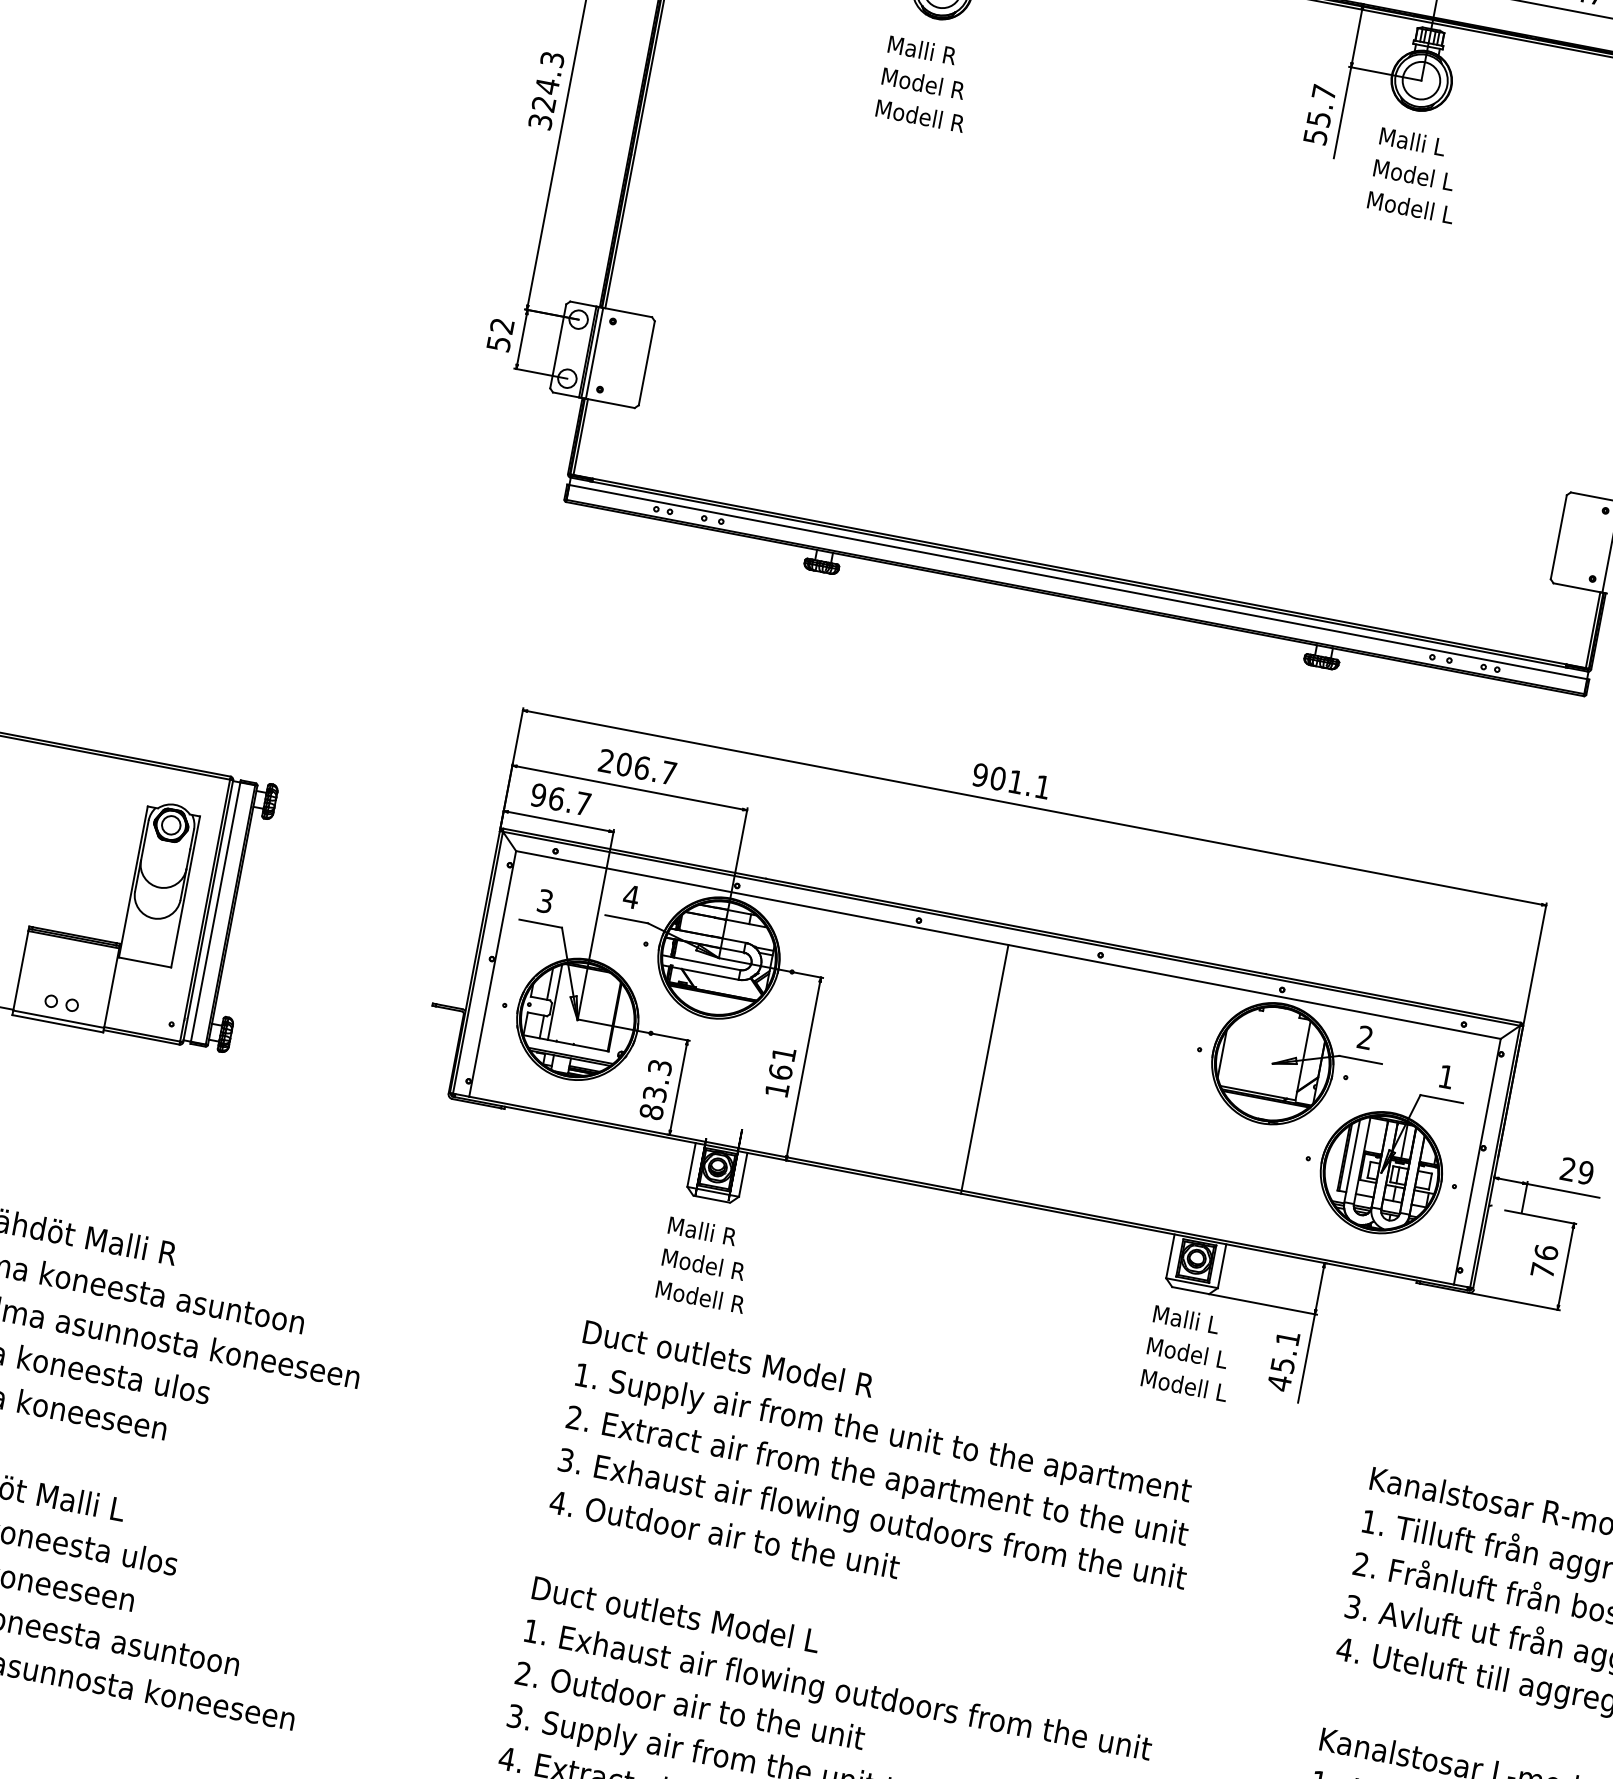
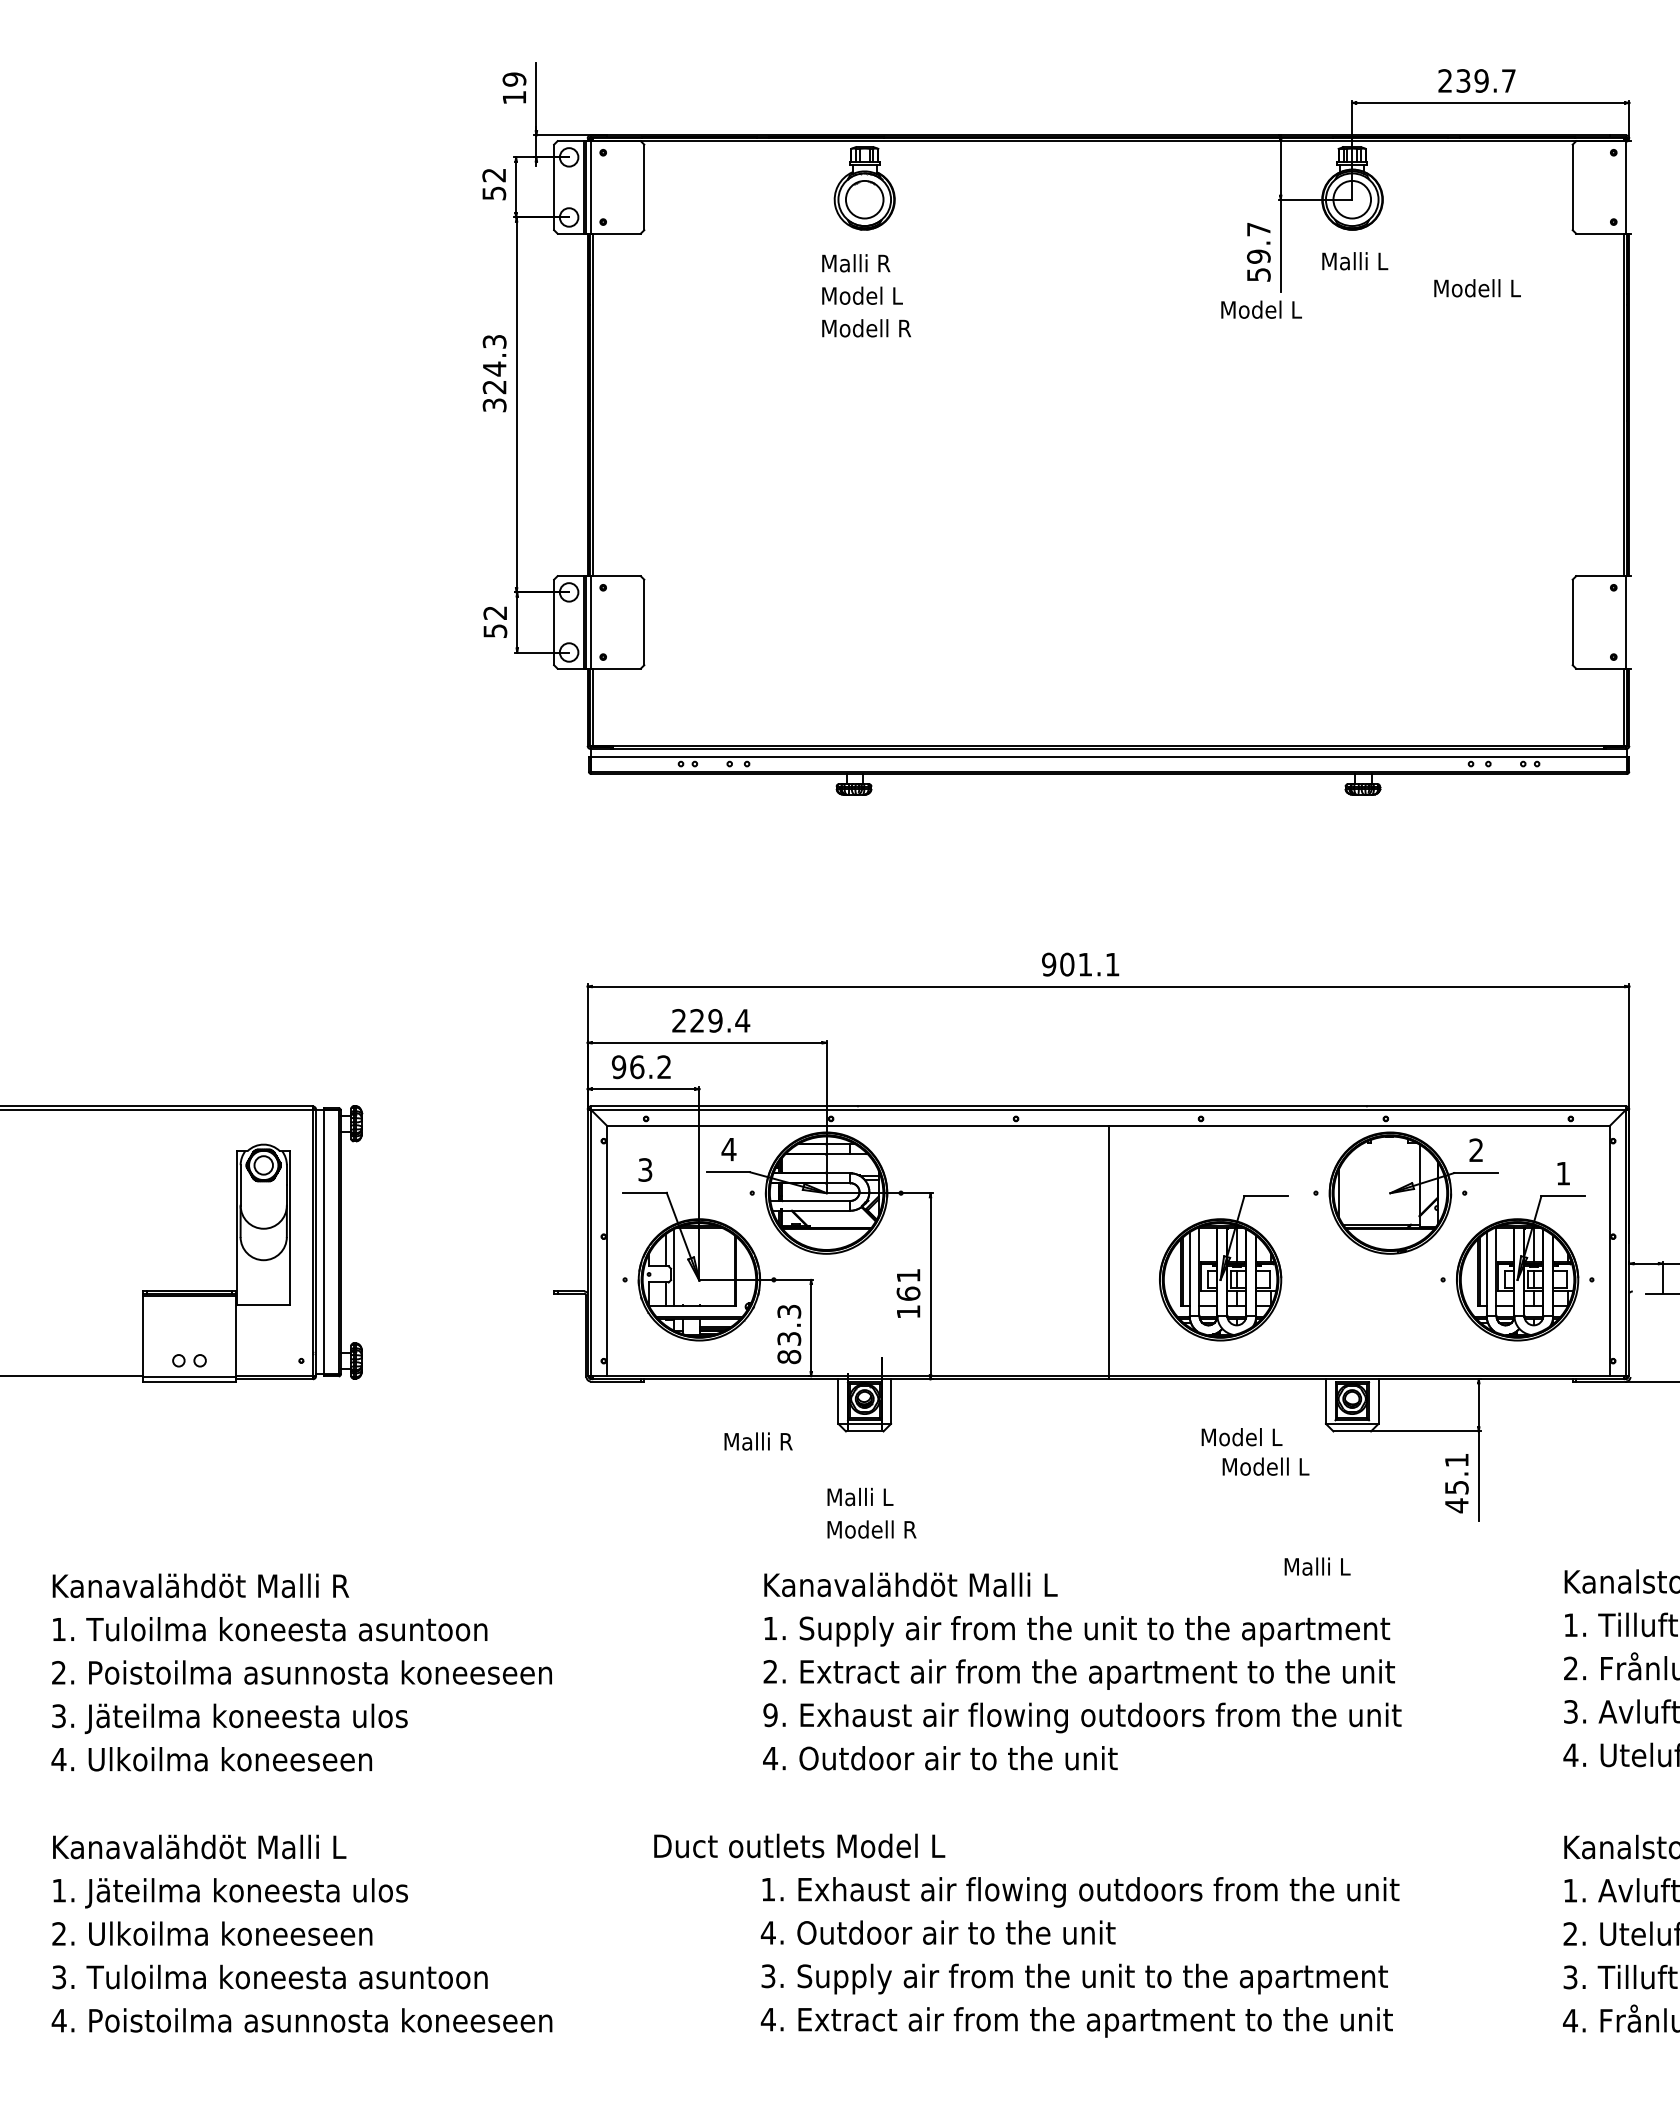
text: (959, 90) -> (900, 295), Model R -> Model L
text: (1318, 118) -> (1258, 256), 55.7 -> 59.7
text: (1413, 174) -> (1261, 309), moved
text: (1410, 207) -> (1477, 288), moved
text: (647, 768) -> (720, 1020), 206.7 -> 229.4
text: (583, 803) -> (664, 1066), 96.7 -> 96.2
part: (1094, 1106) -> (1223, 1268), added
text: (702, 1231) -> (758, 1441), moved
text: (712, 1265) -> (877, 1496), Model R -> Malli L
text: (1186, 1319) -> (1317, 1566), moved
text: (1187, 1353) -> (1241, 1437), moved
text: (730, 1358) -> (912, 1584), Duct outlets Model R -> Kanavalähdöt Malli L
text: (1184, 1385) -> (1265, 1466), moved
text: (566, 1459) -> (770, 1714), 3. -> 9.
text: (676, 1613) -> (799, 1845), moved
text: (522, 1673) -> (767, 1932), 2. -> 4.

